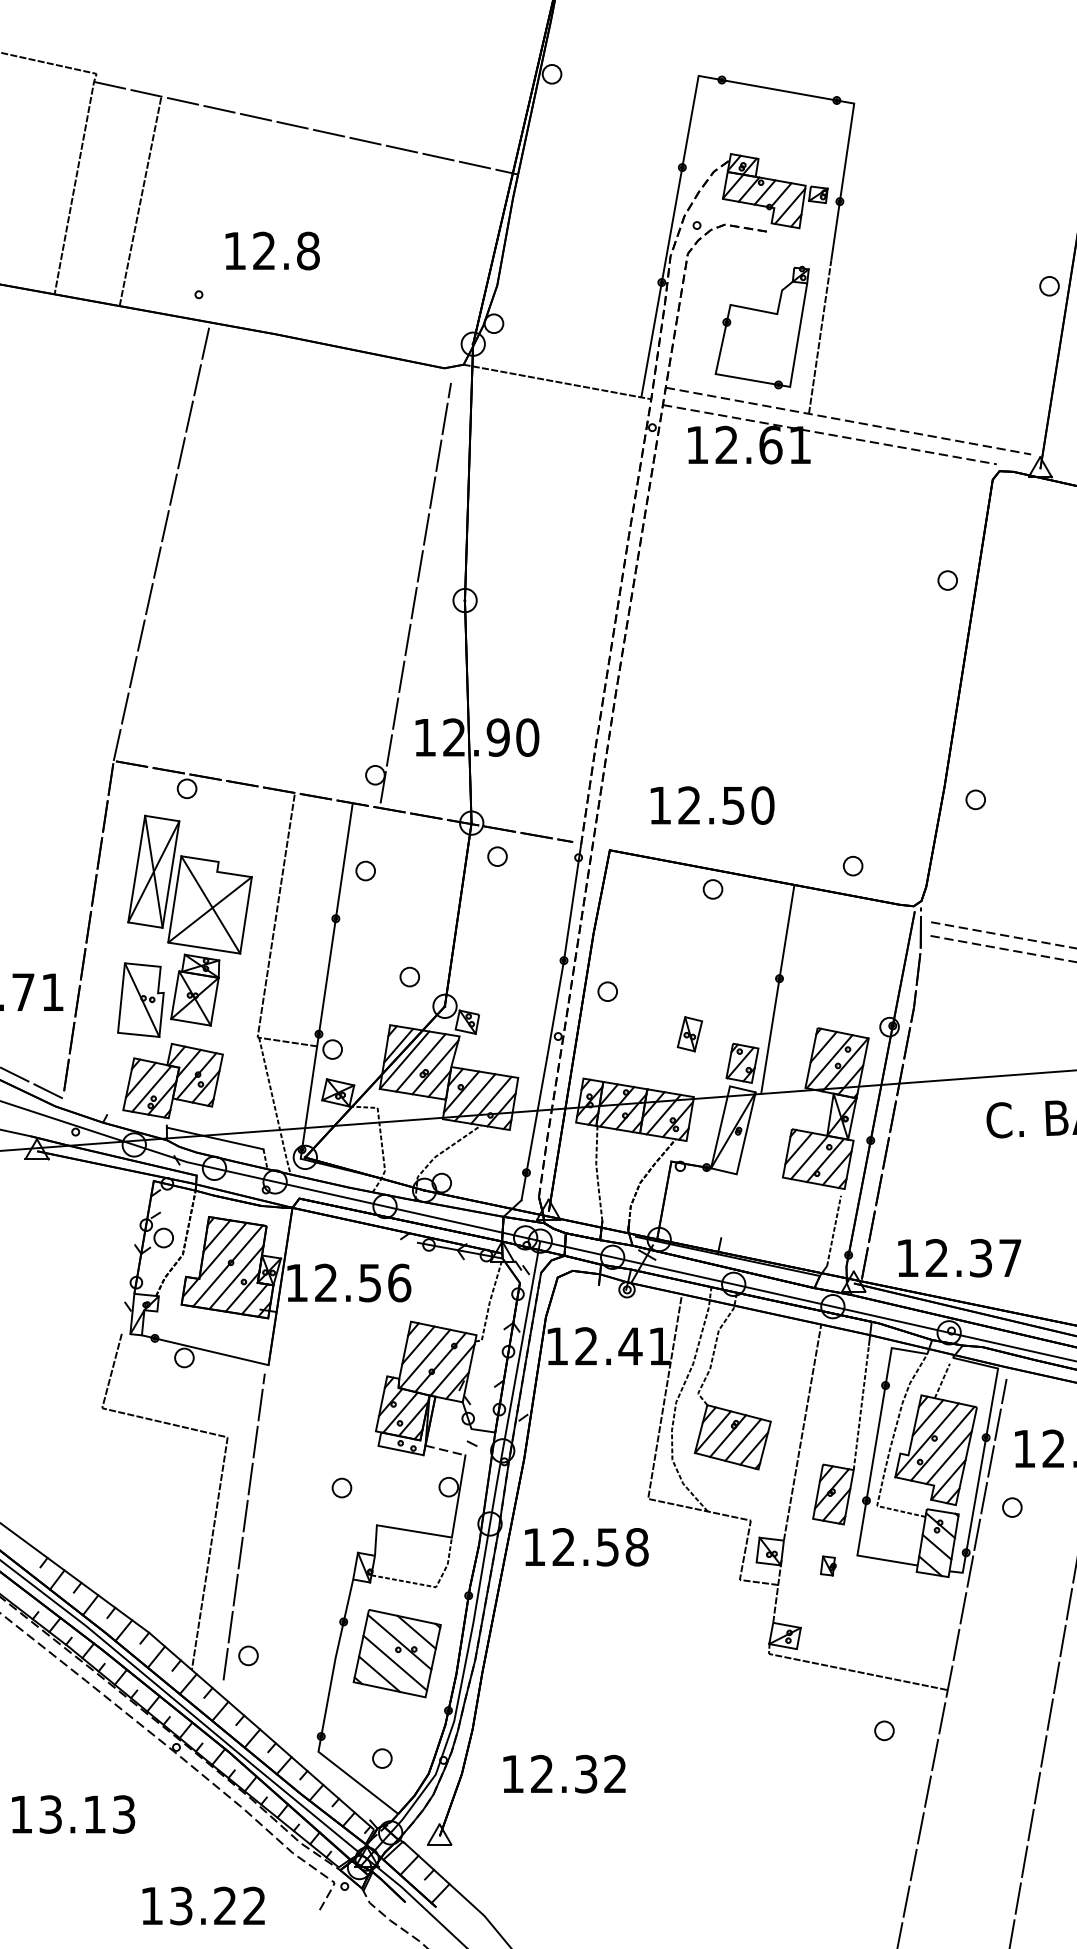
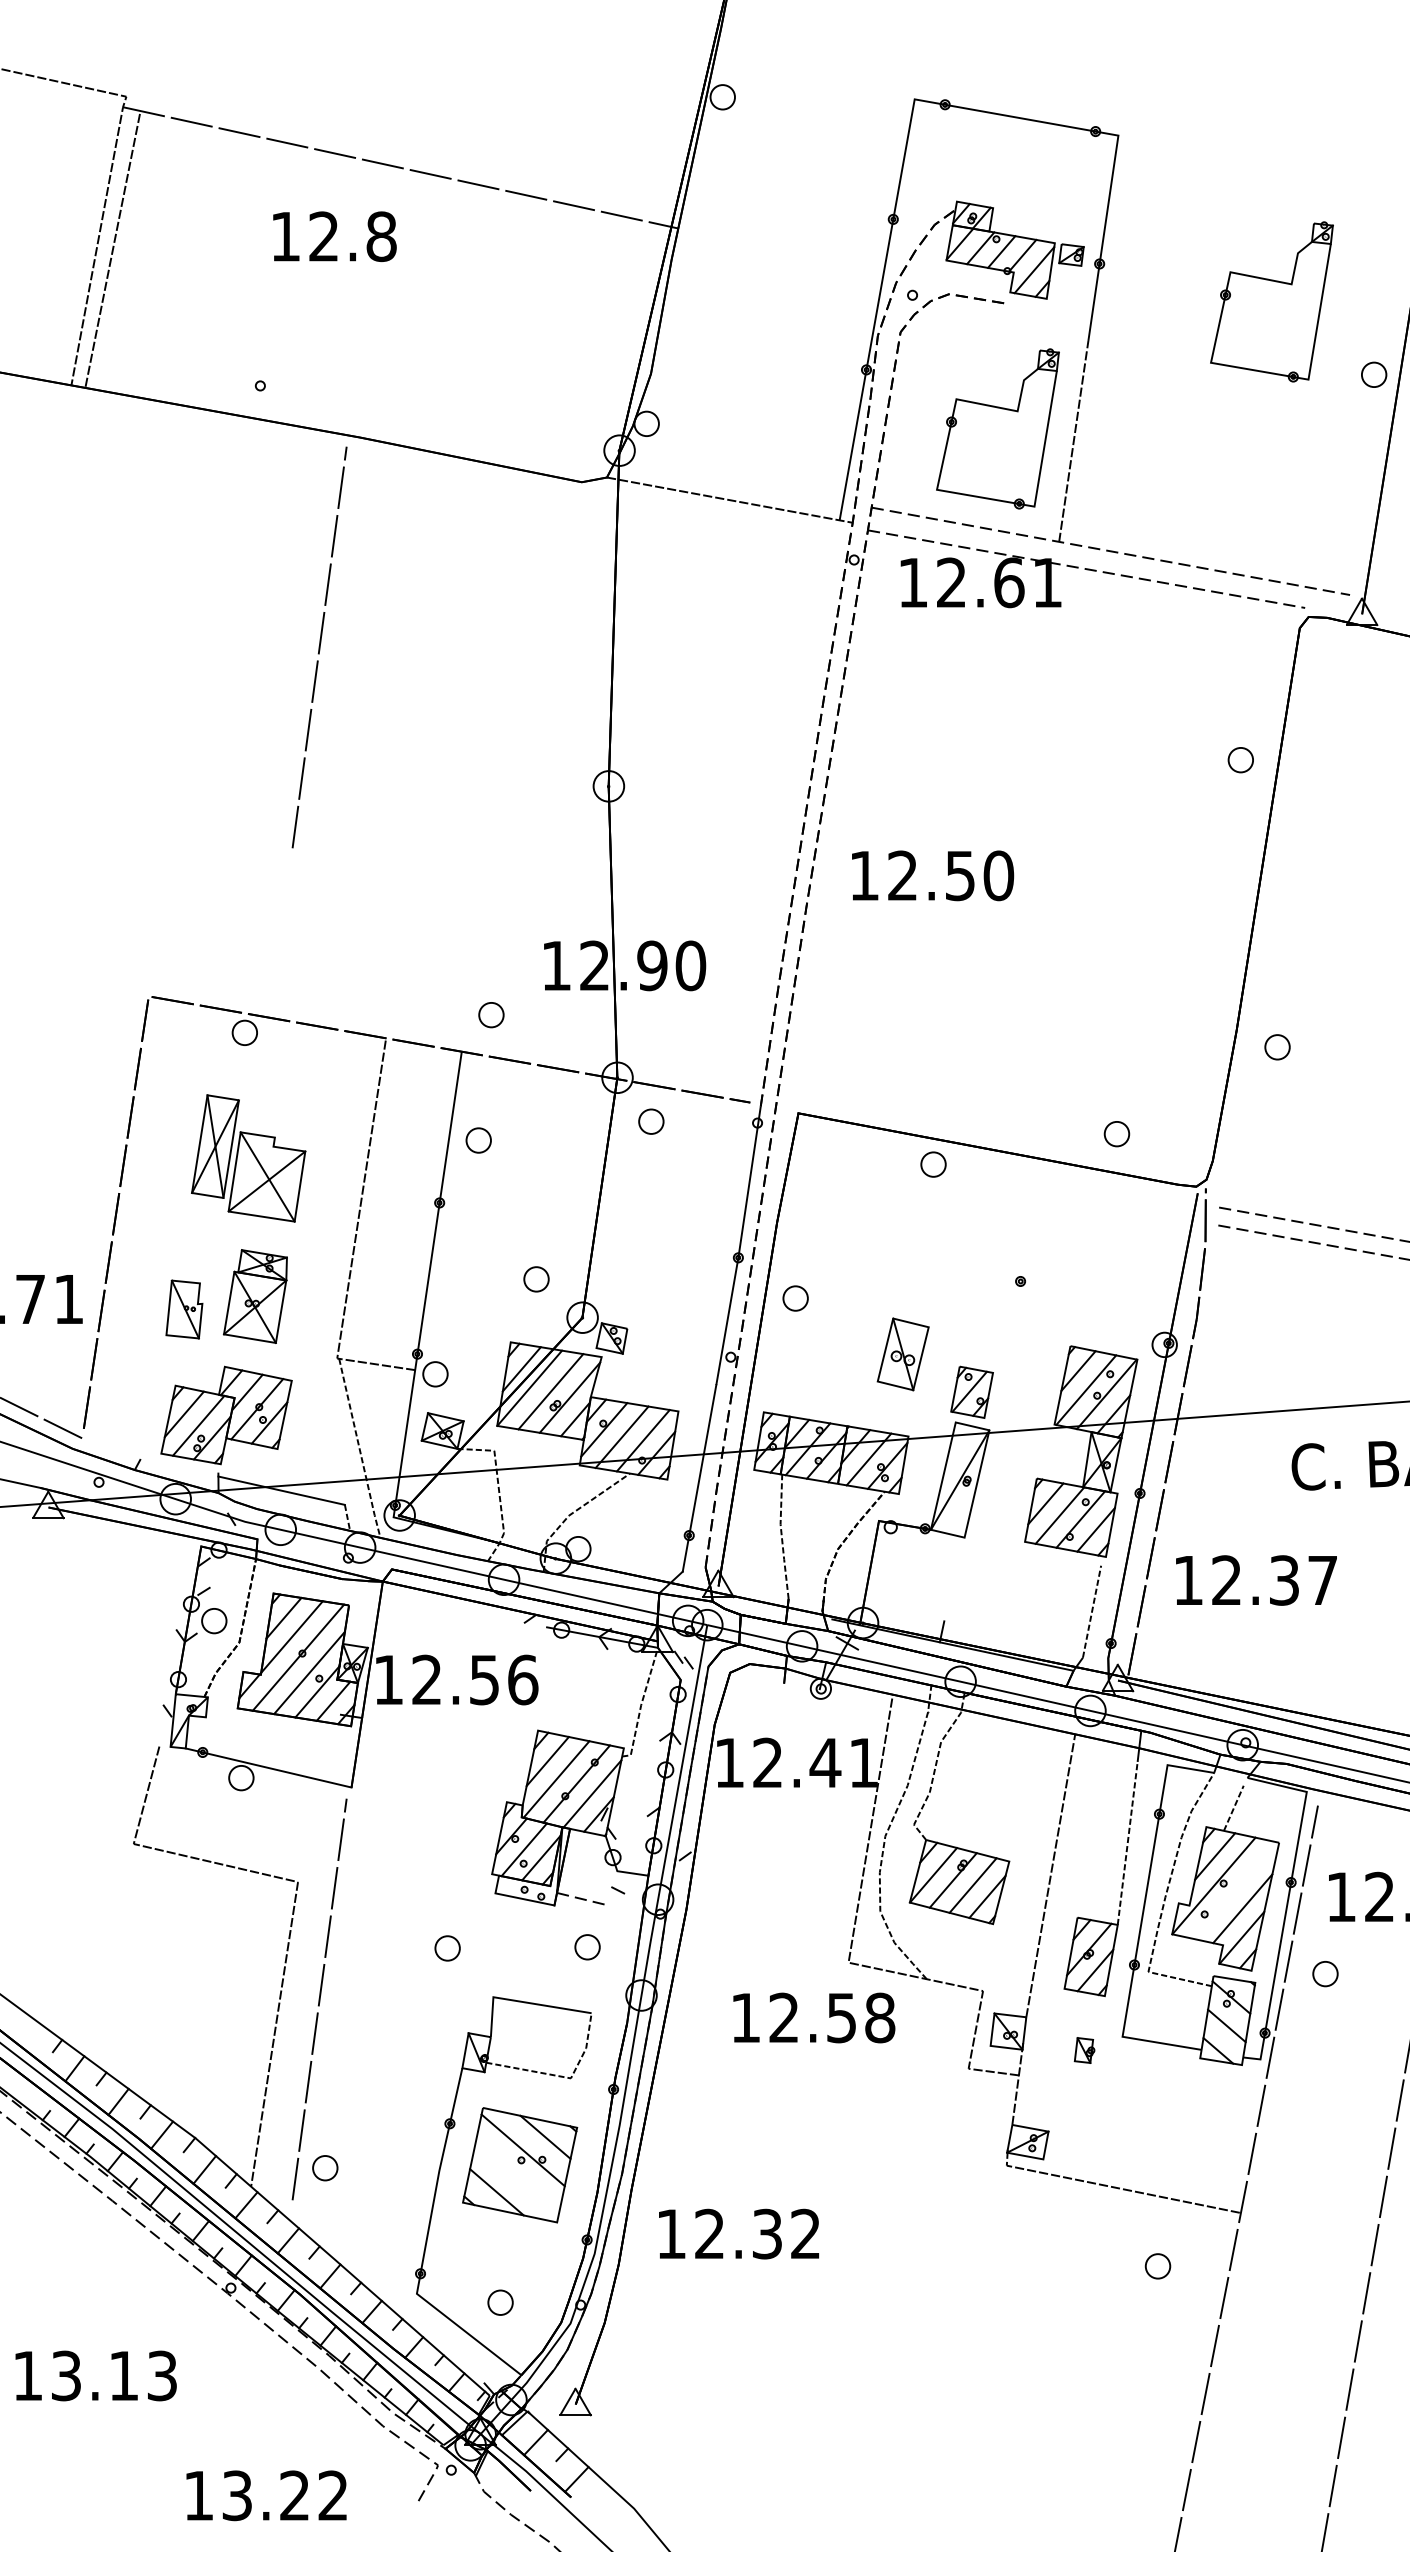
line: (140, 201) -> (112, 249), moved
part: (971, 230) -> (1271, 301), added
text: (272, 250) -> (334, 236), moved
line: (244, 494) -> (319, 647), added
line: (161, 543) -> (211, 711), removed
line: (415, 593) -> (544, 776), removed
text: (713, 805) -> (933, 875), moved
part: (189, 884) -> (248, 1158), size x0.7
line: (777, 989) -> (1018, 1295), removed
part: (140, 1000) -> (184, 1309), size x0.6
part: (690, 1033) -> (903, 1353), size x1.6
text: (959, 1258) -> (1256, 1580), moved
line: (942, 1443) -> (1233, 1890), removed
line: (458, 1496) -> (600, 1959), removed
text: (586, 1546) -> (814, 2017), moved
line: (395, 1662) -> (517, 2177), removed
text: (564, 1773) -> (738, 2233), moved

